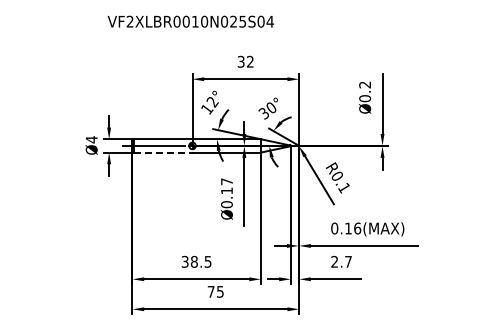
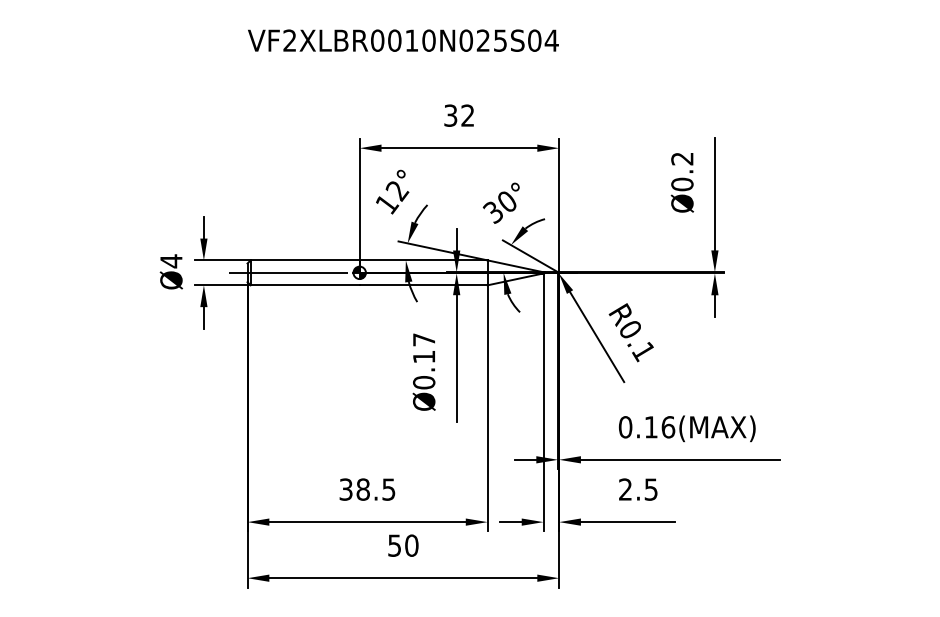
text: (190, 21) -> (402, 40), moved
line: (163, 152) -> (305, 285), dashed -> solid
text: (348, 261) -> (651, 488), 2.7 -> 2.5
text: (215, 291) -> (402, 544), 75 -> 50

